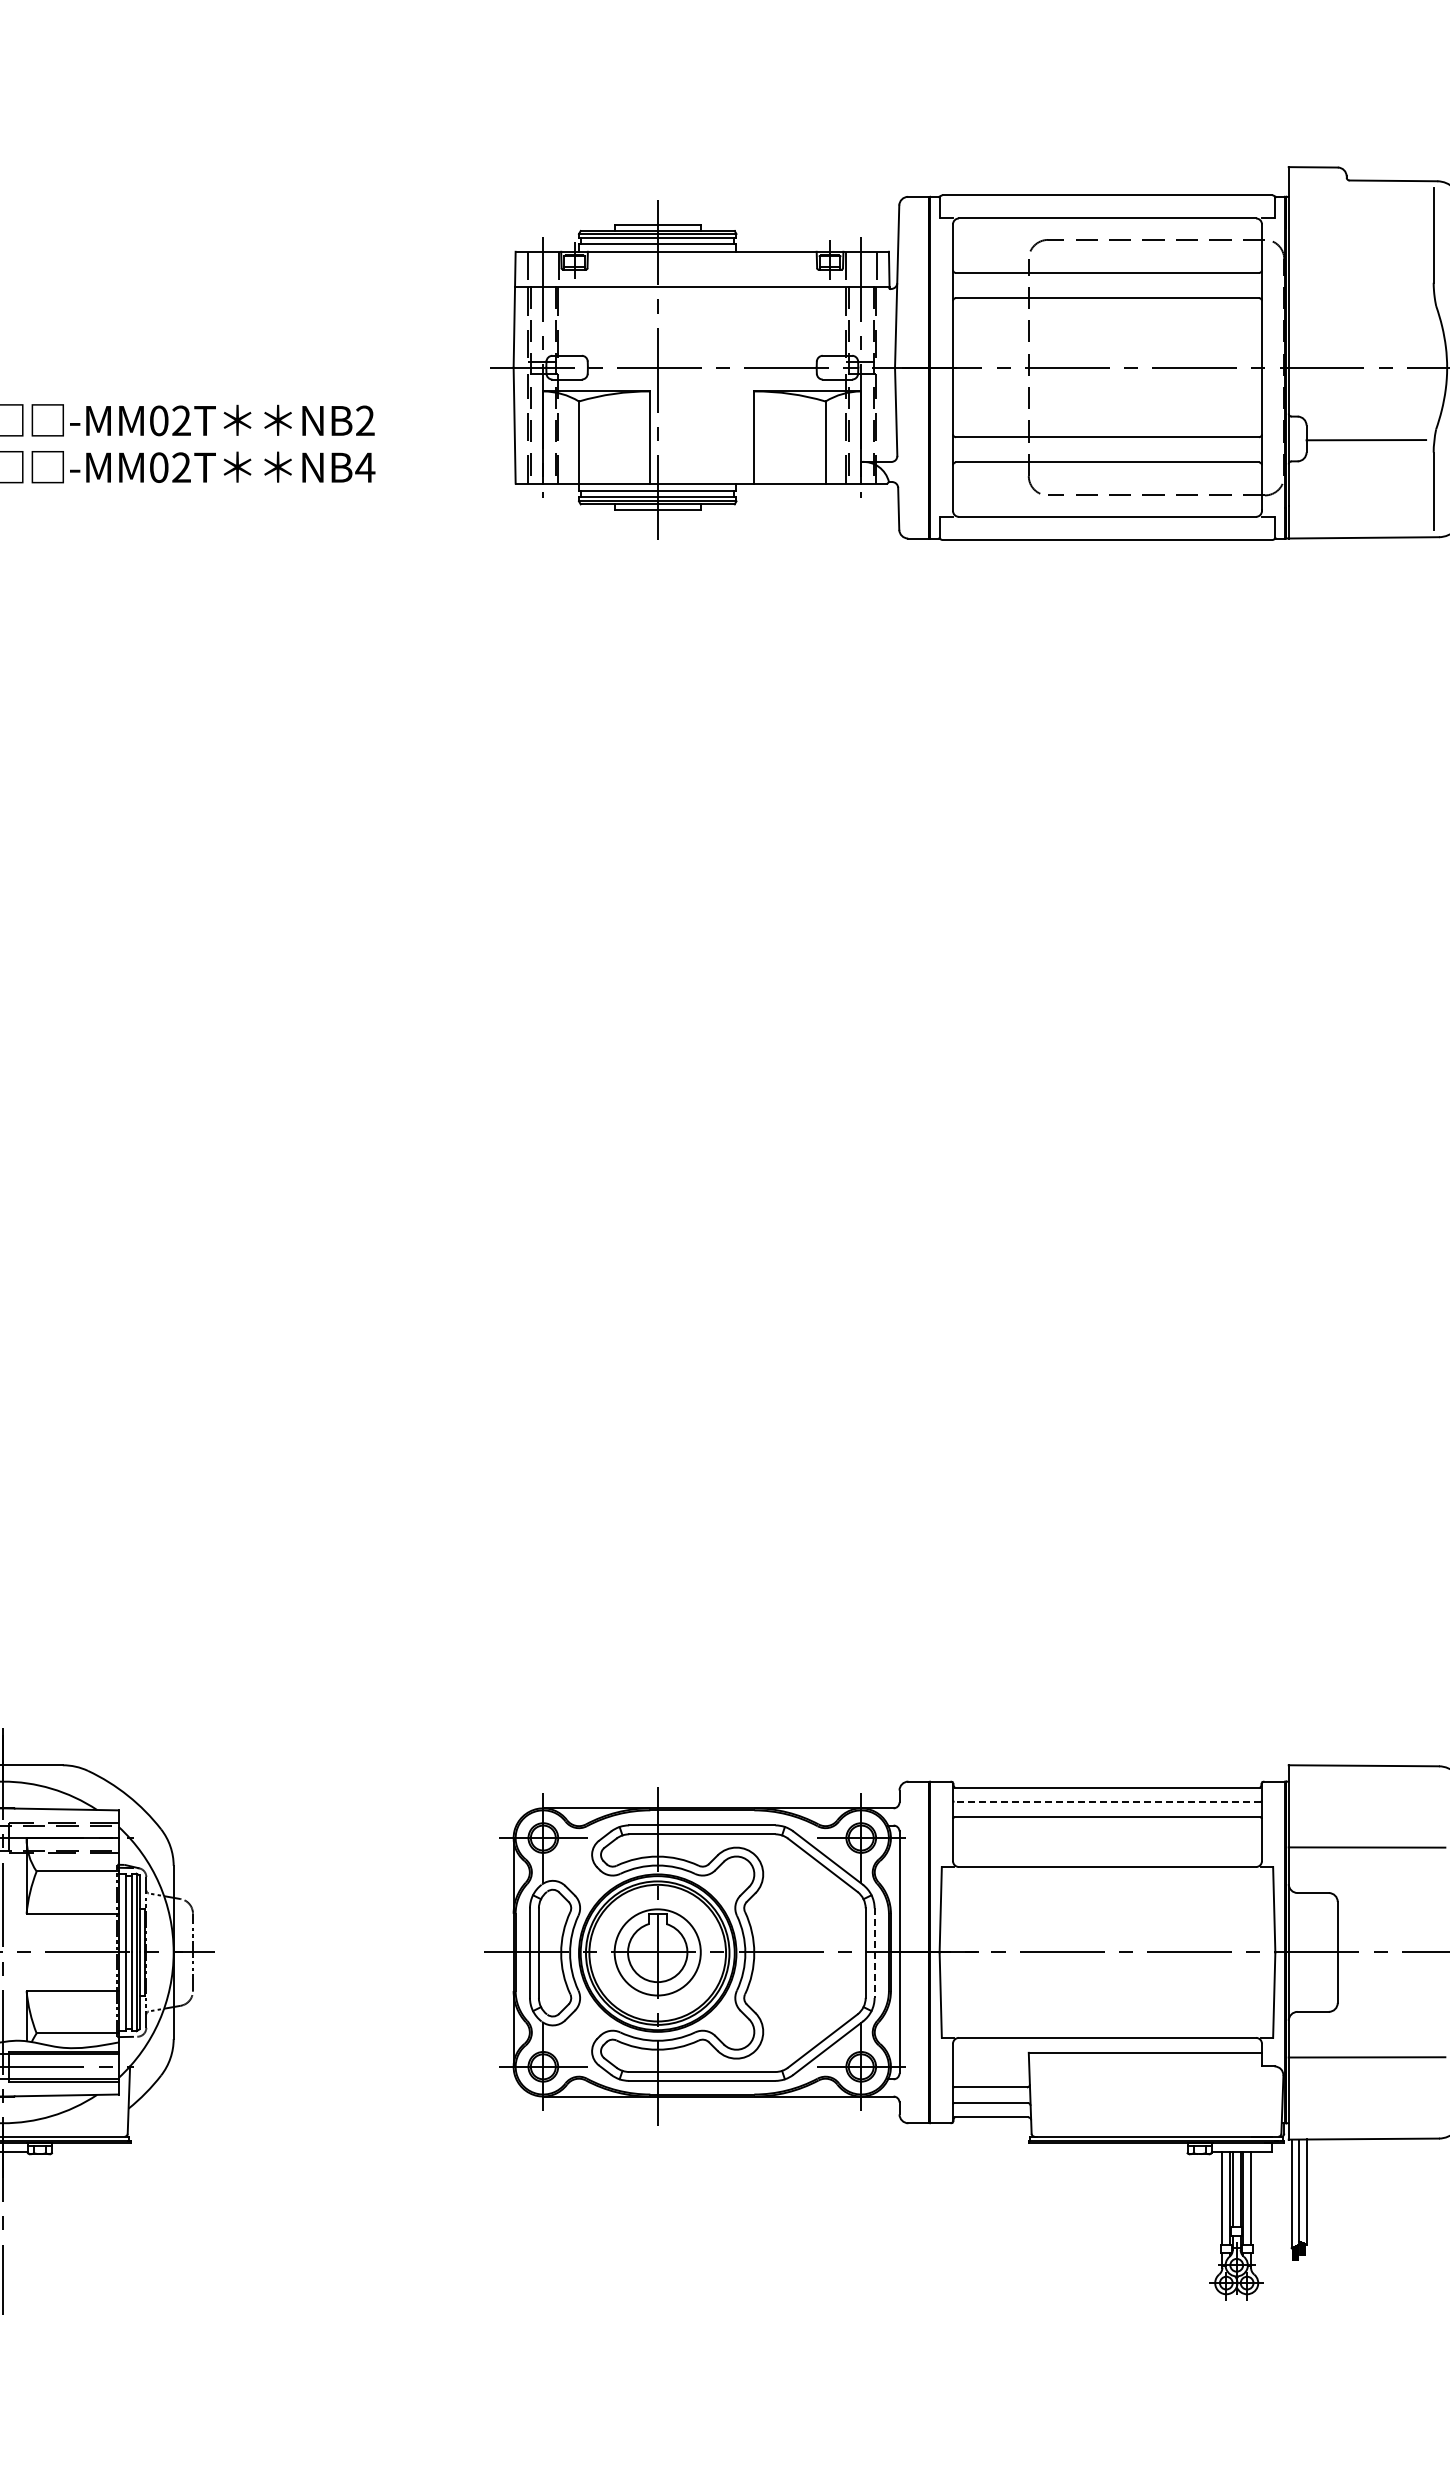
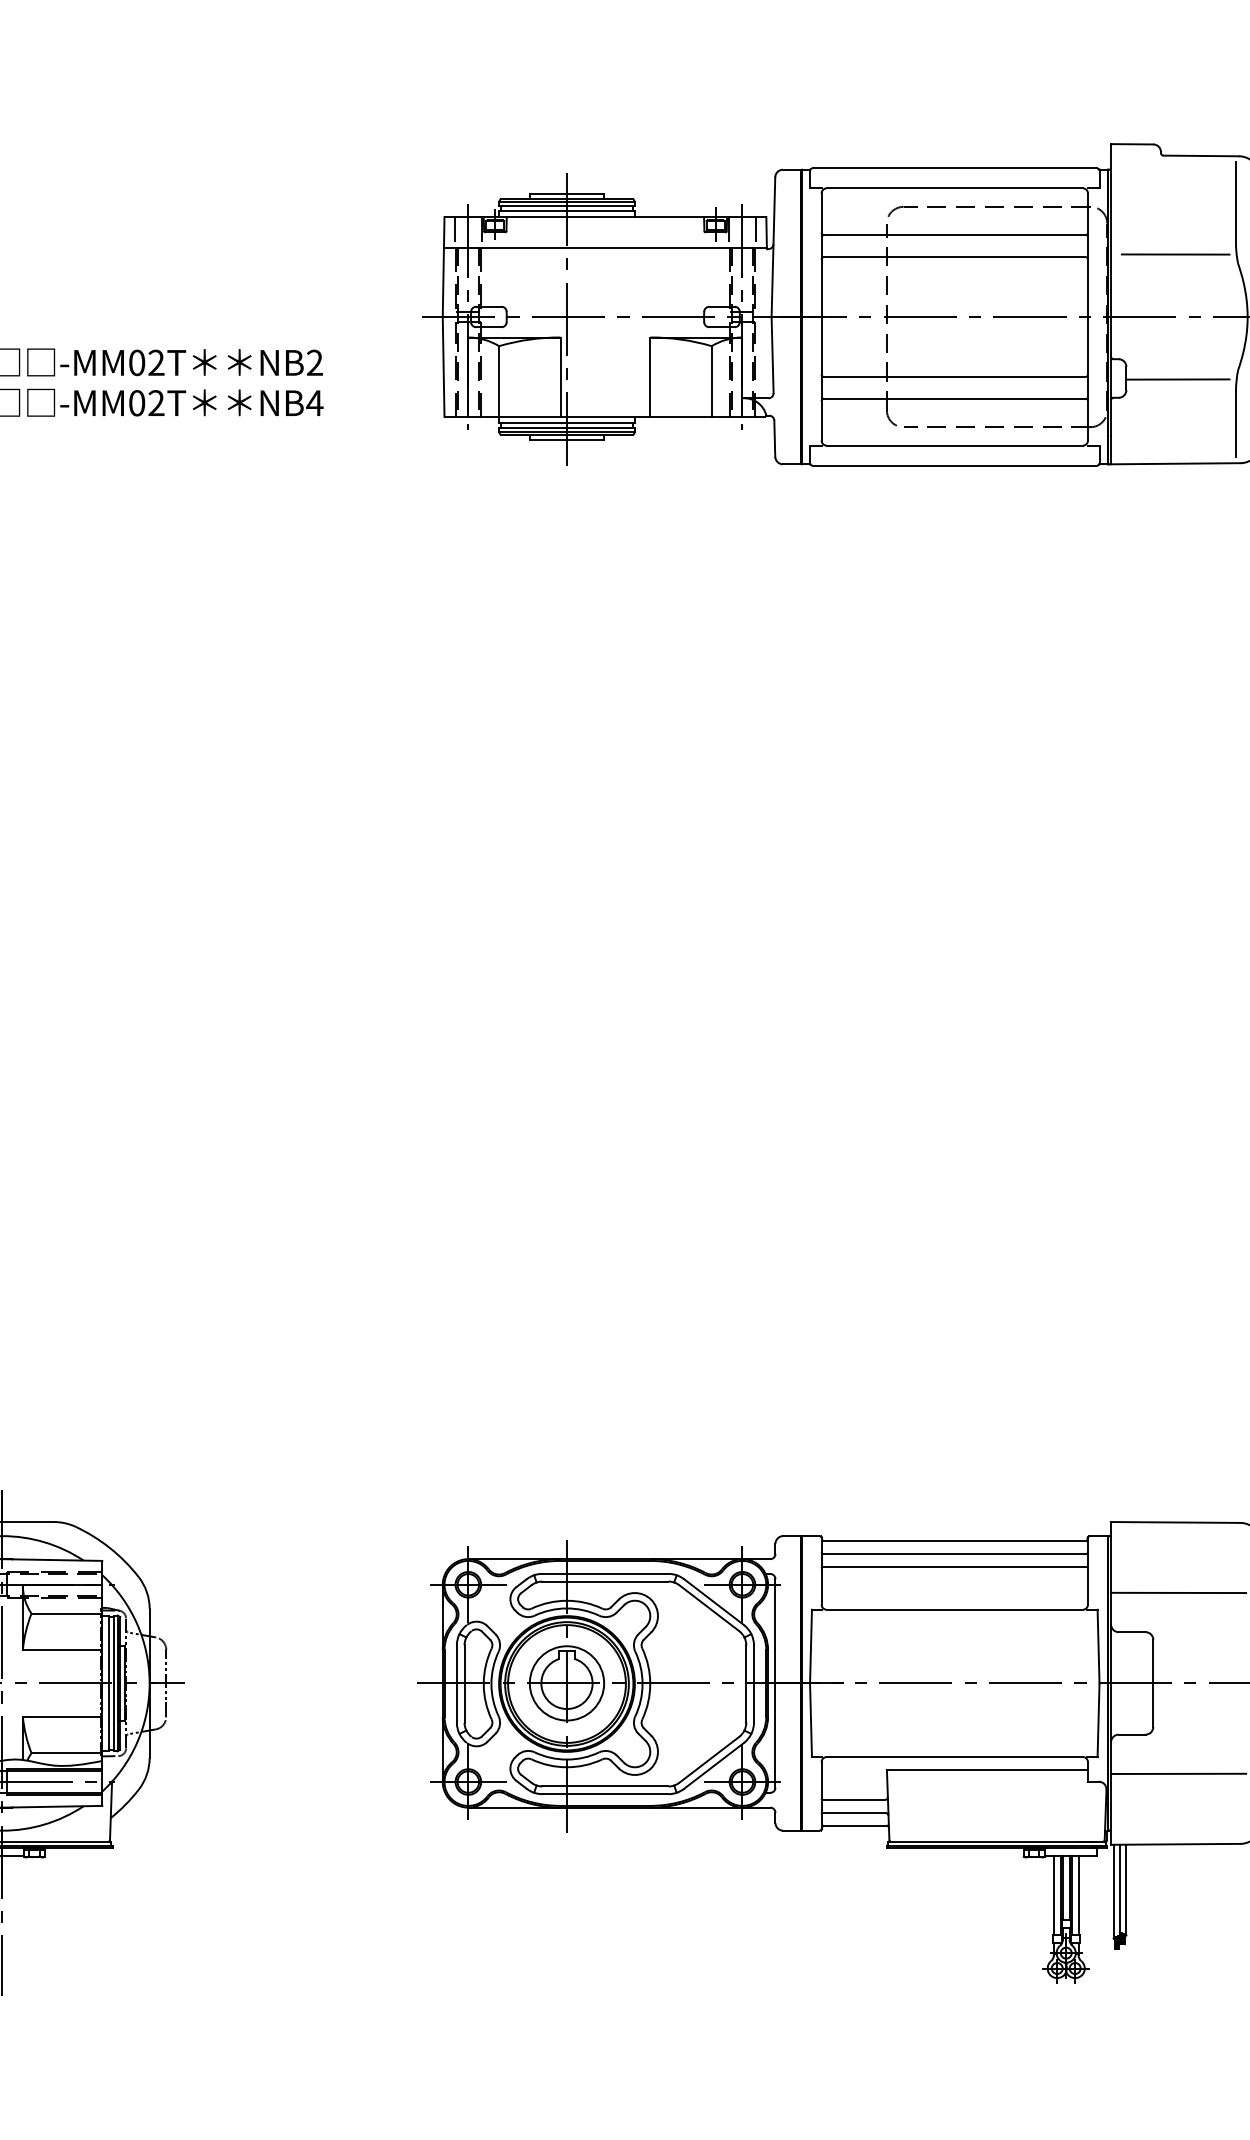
line: (1363, 295) -> (1175, 254), added
line: (1106, 1801) -> (953, 1553), dashed -> solid
line: (874, 1953) -> (753, 1684), dashed -> solid

